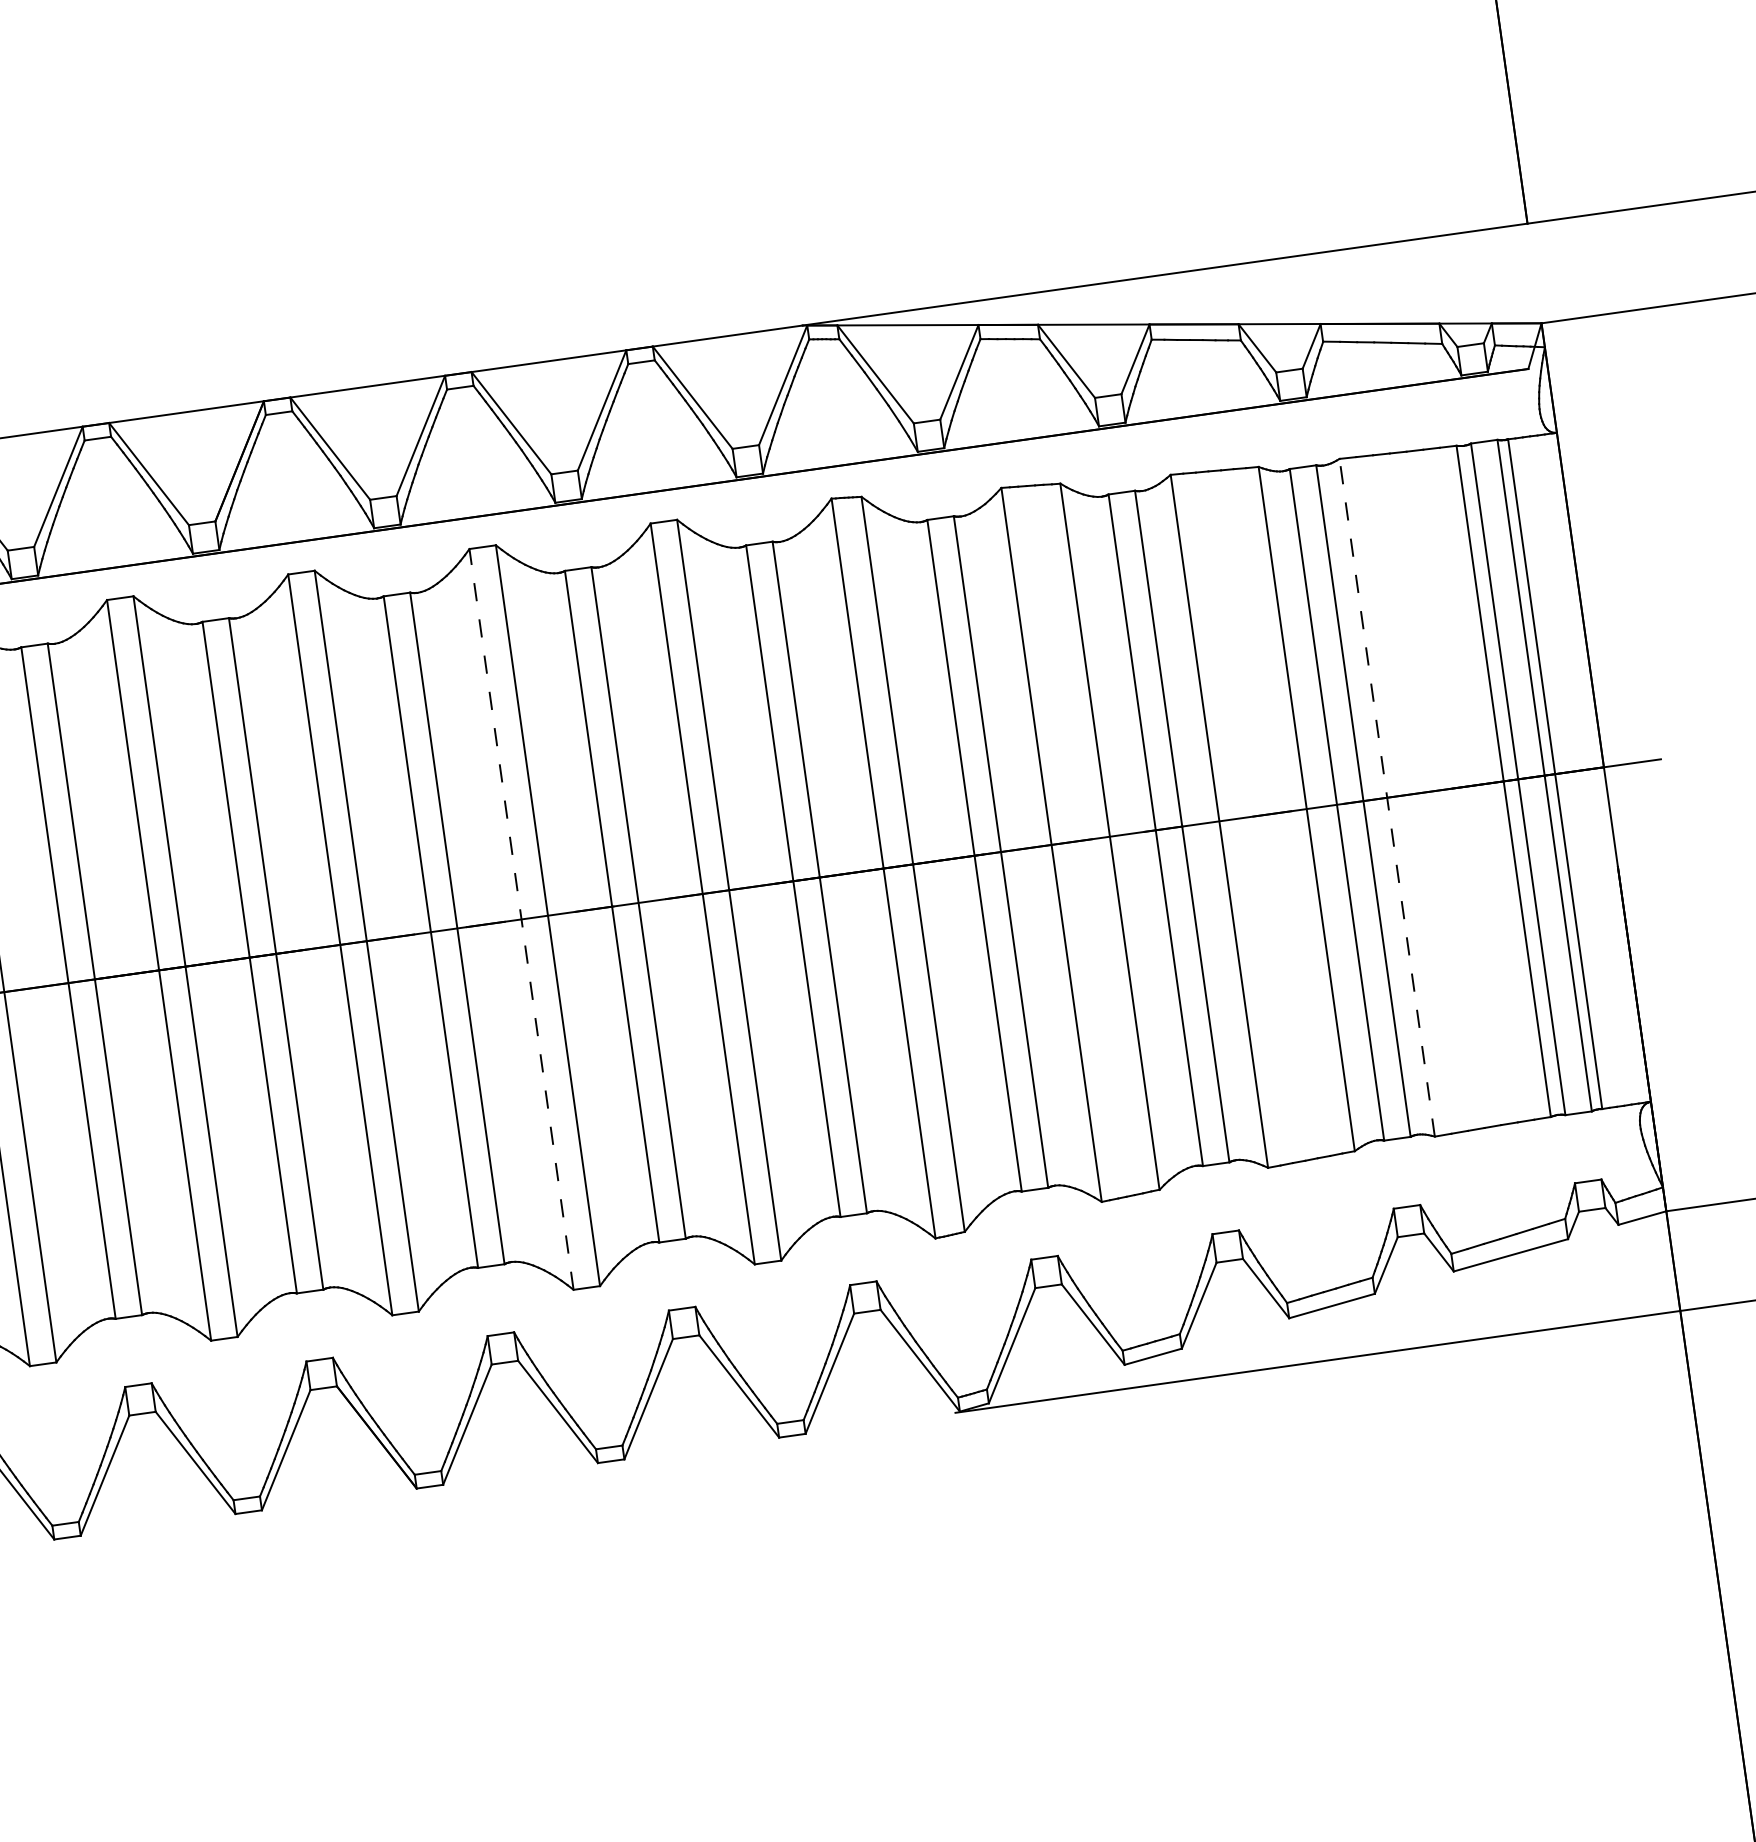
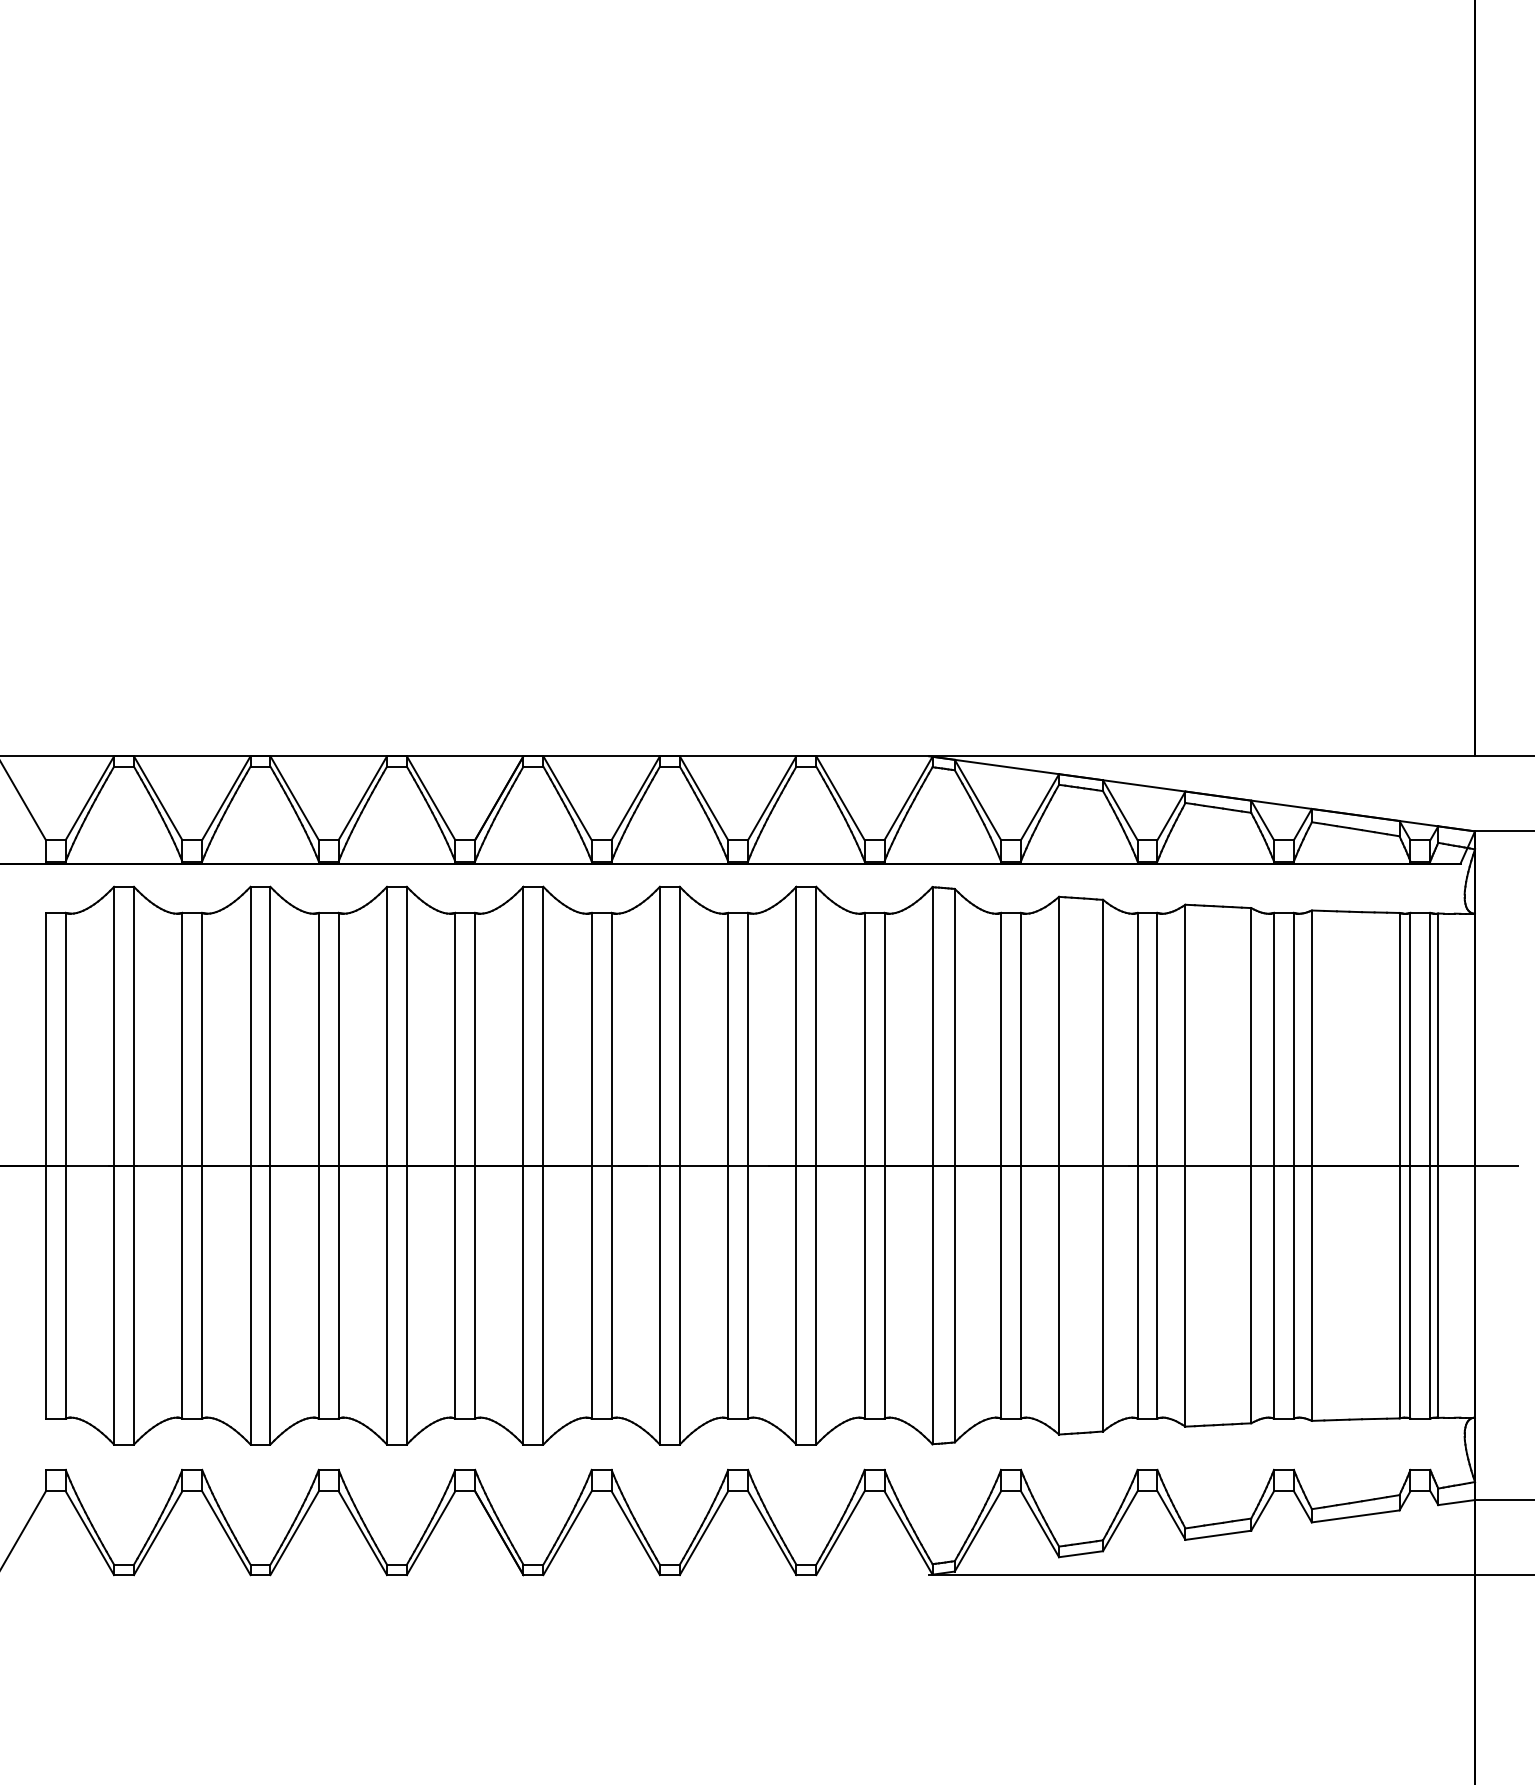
line: (1386, 797) -> (1311, 1165), dashed -> solid
line: (520, 919) -> (659, 1165), dashed -> solid

